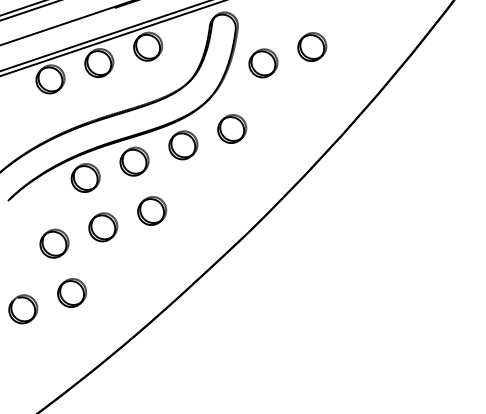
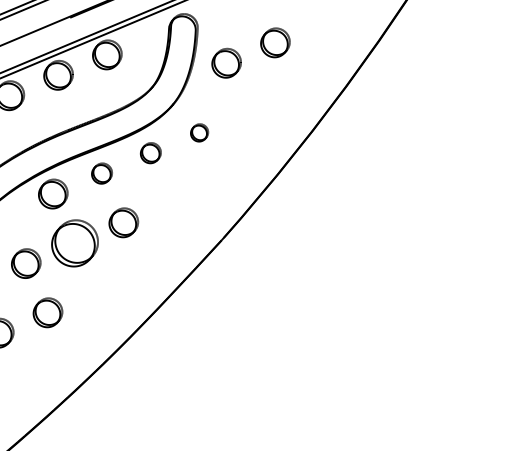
part: (232, 128) -> (199, 132), size x0.6
part: (183, 144) -> (150, 152), size x0.7
part: (134, 161) -> (101, 173), size x0.7
part: (102, 226) -> (74, 242), size x1.6

